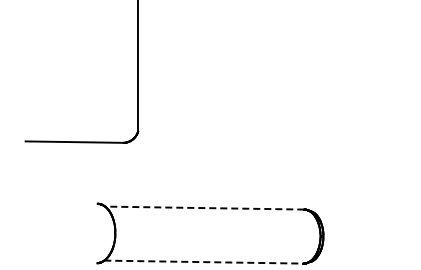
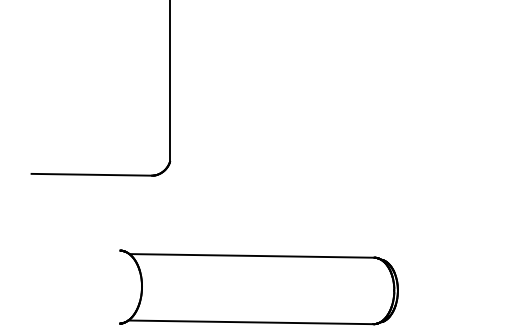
line: (204, 208) -> (251, 256), dashed -> solid
line: (203, 262) -> (250, 322), dashed -> solid

